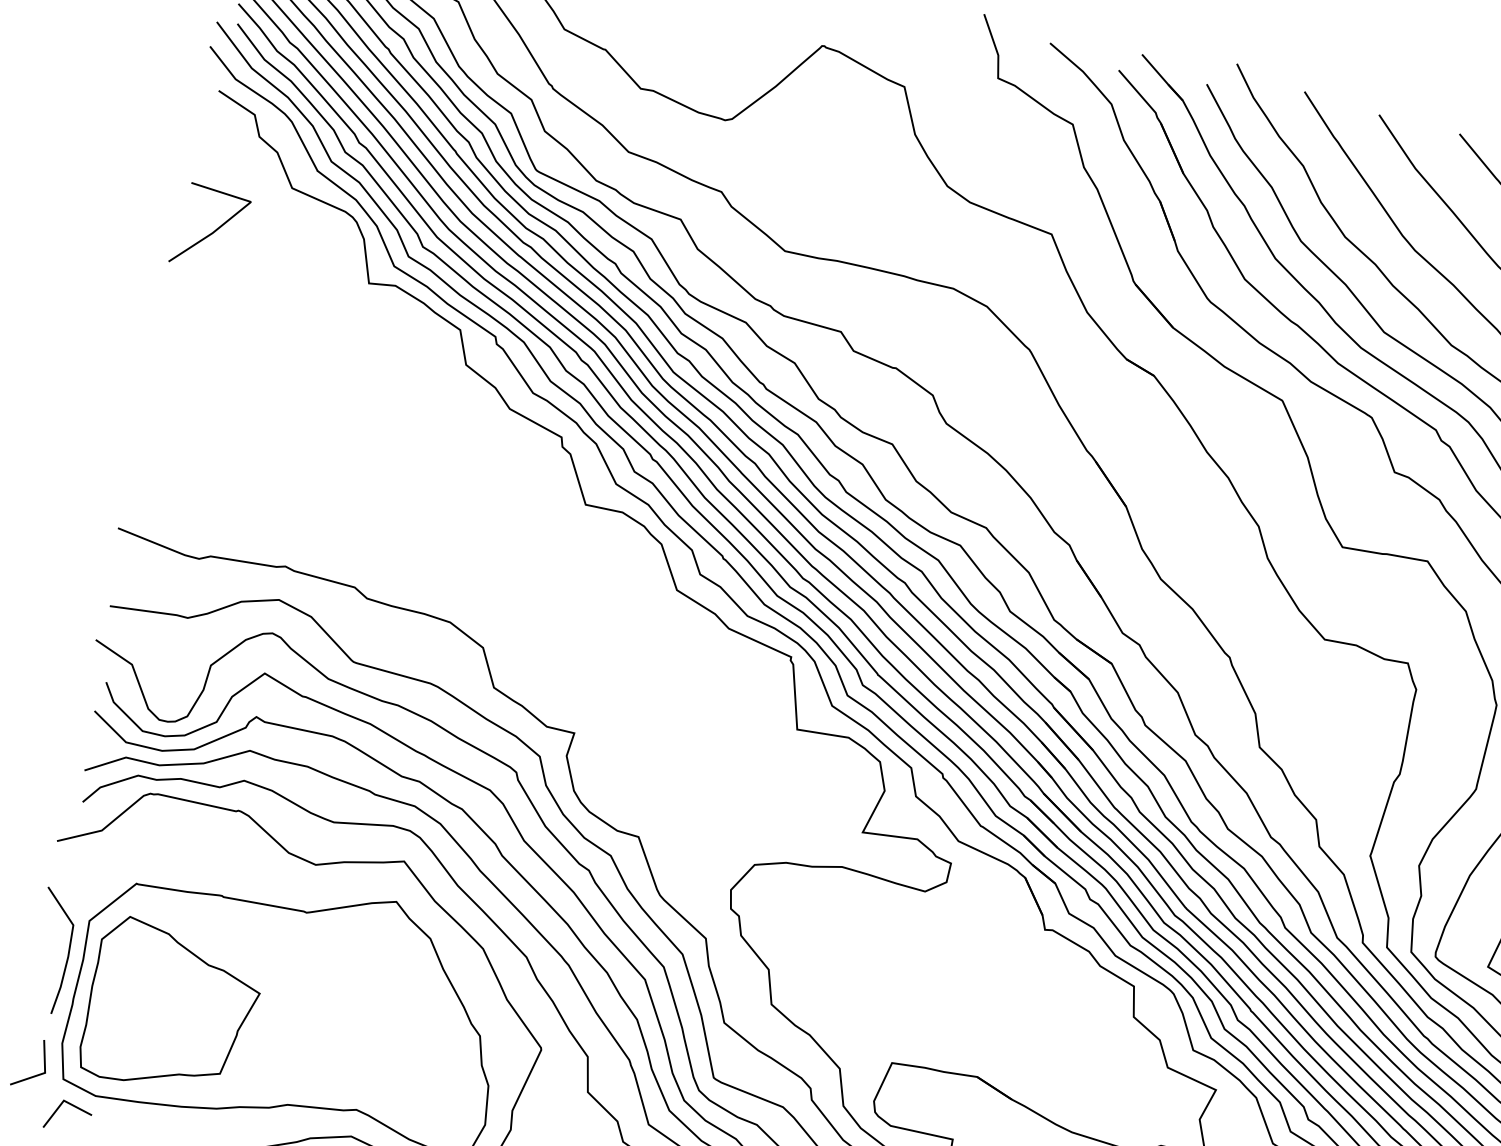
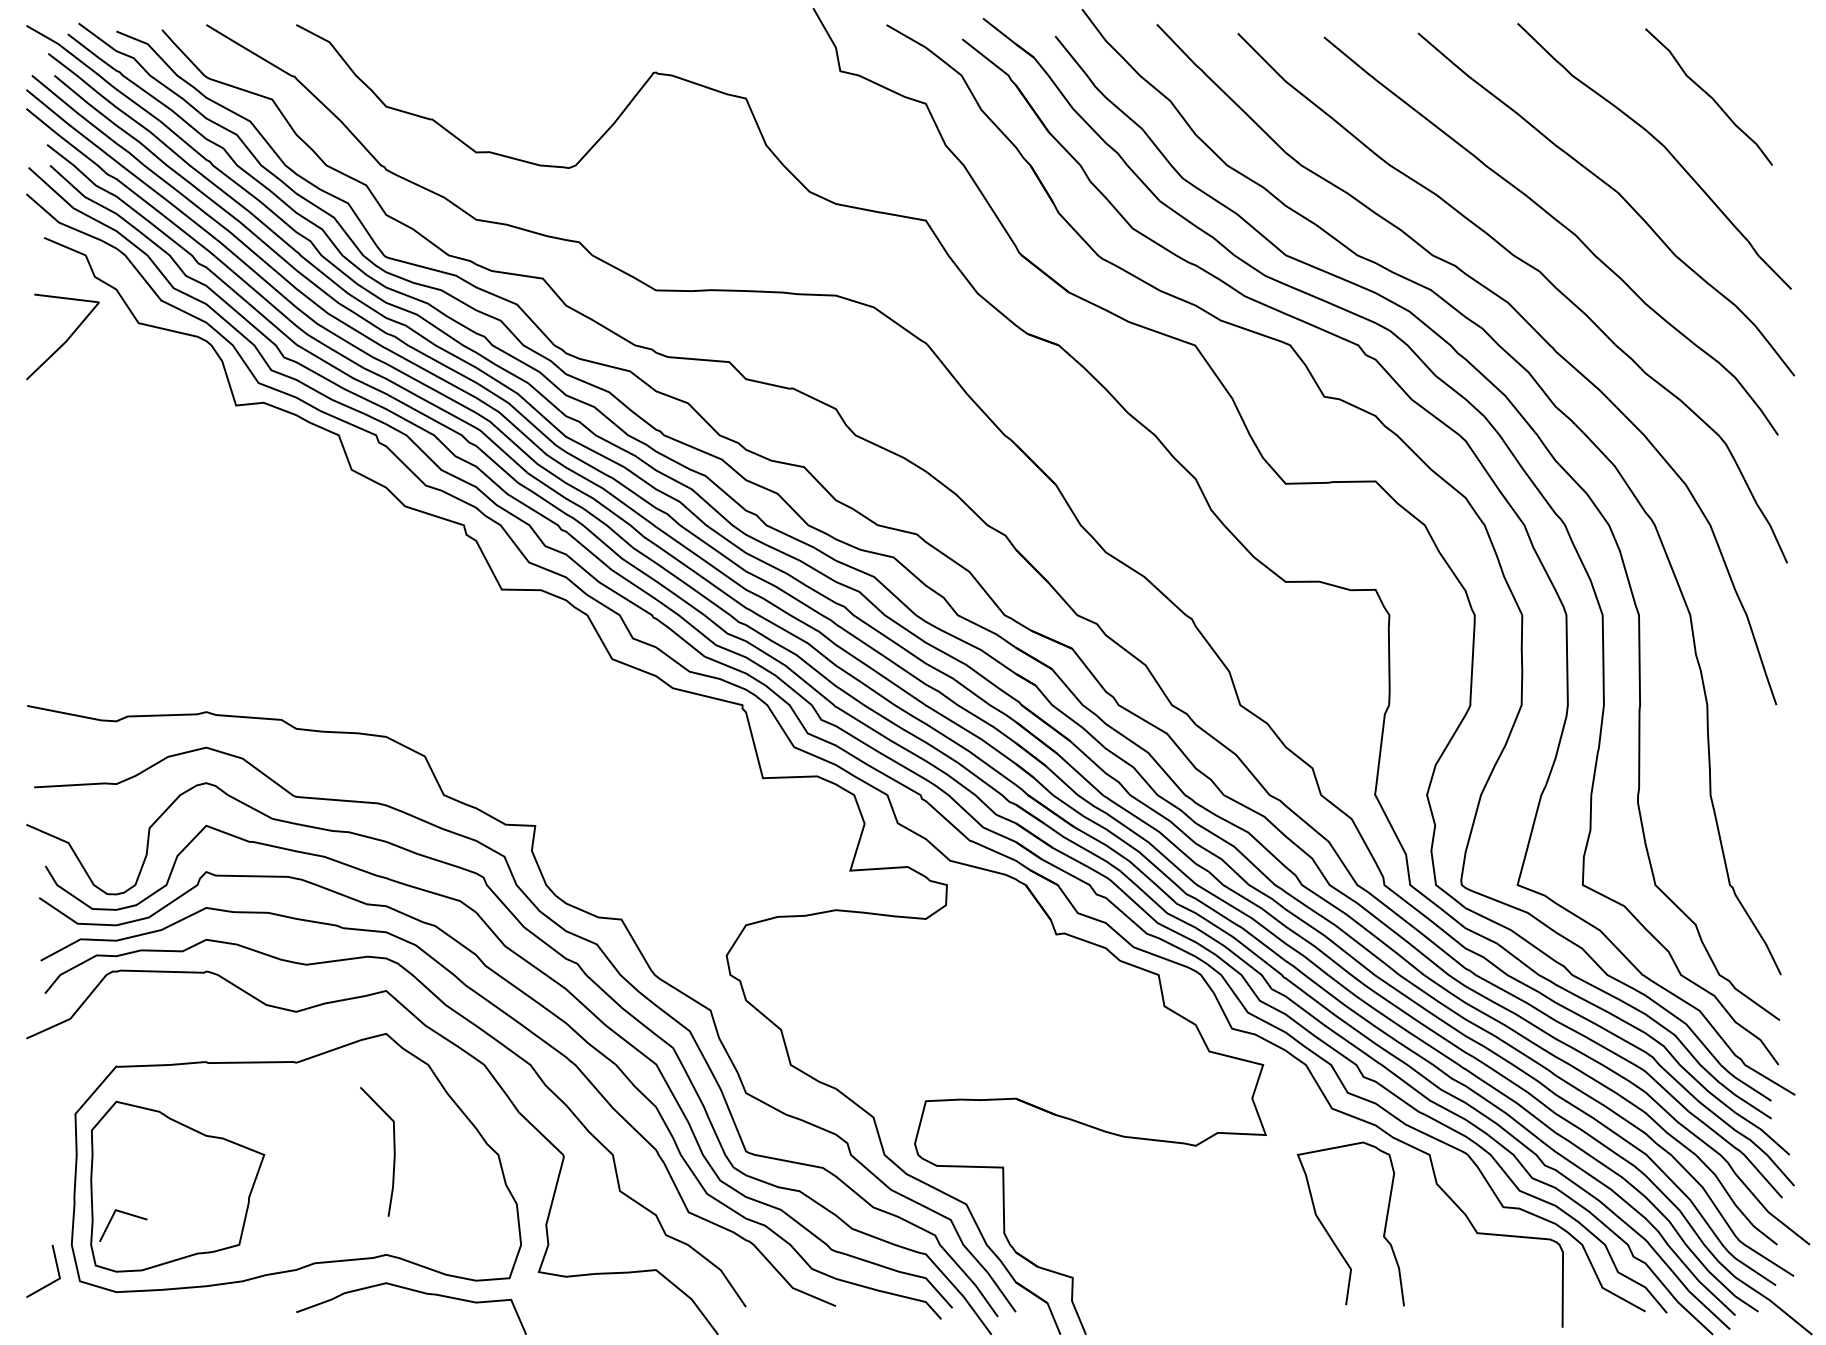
line: (213, 231) -> (66, 339), moved
line: (67, 953) -> (393, 1151), moved
line: (73, 1106) -> (126, 1214), moved

